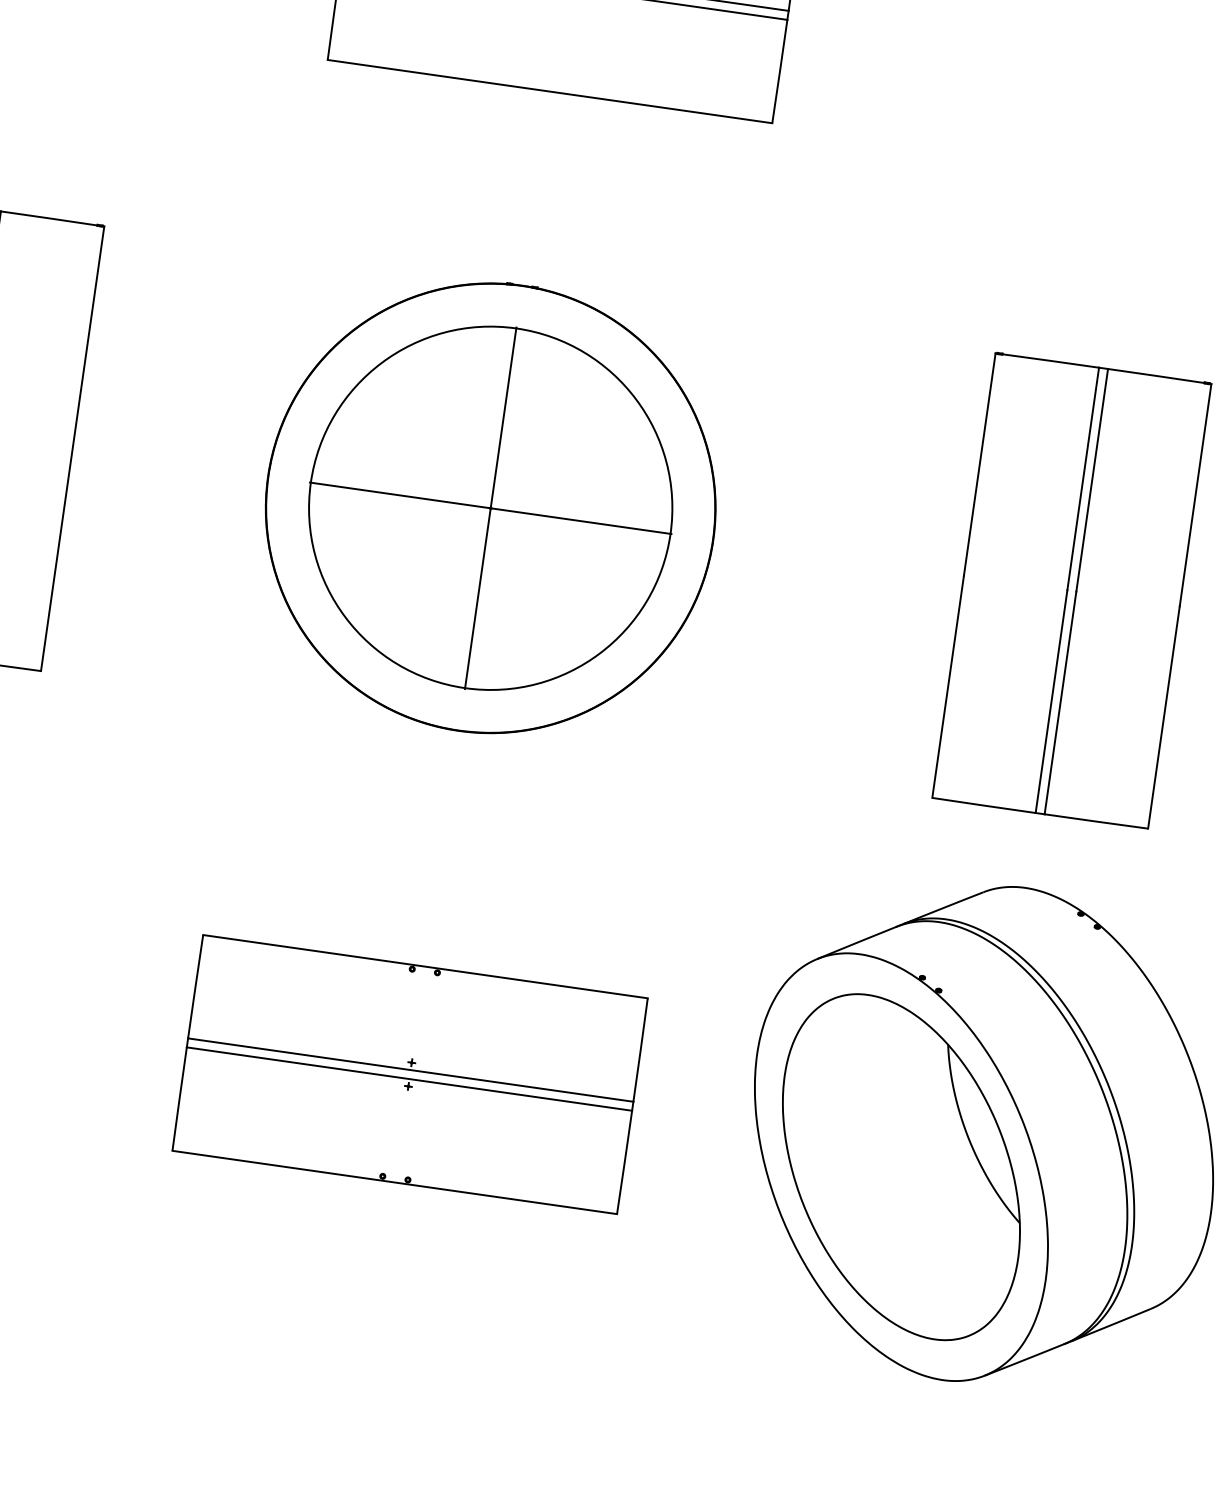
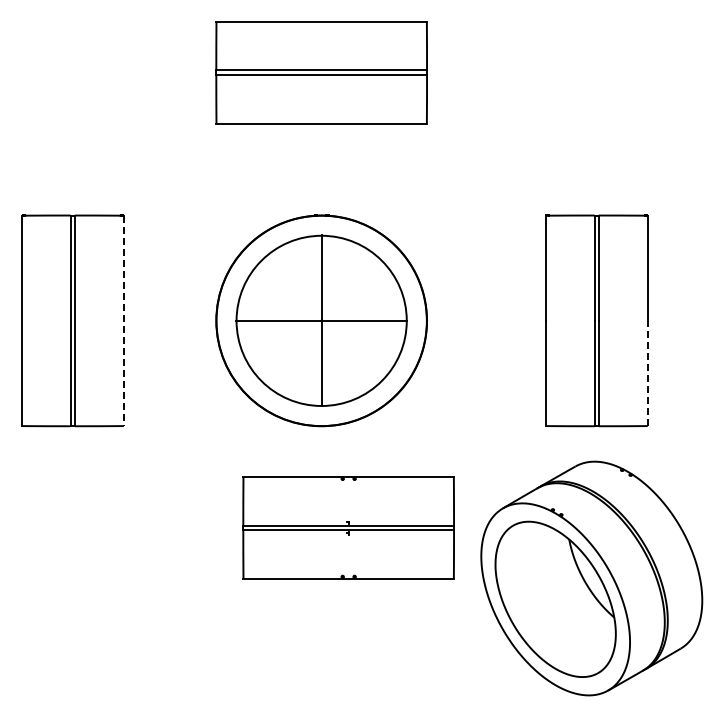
line: (71, 449) -> (123, 321), solid -> dashed
line: (1163, 717) -> (647, 373), solid -> dashed
part: (409, 1073) -> (348, 527), moved

